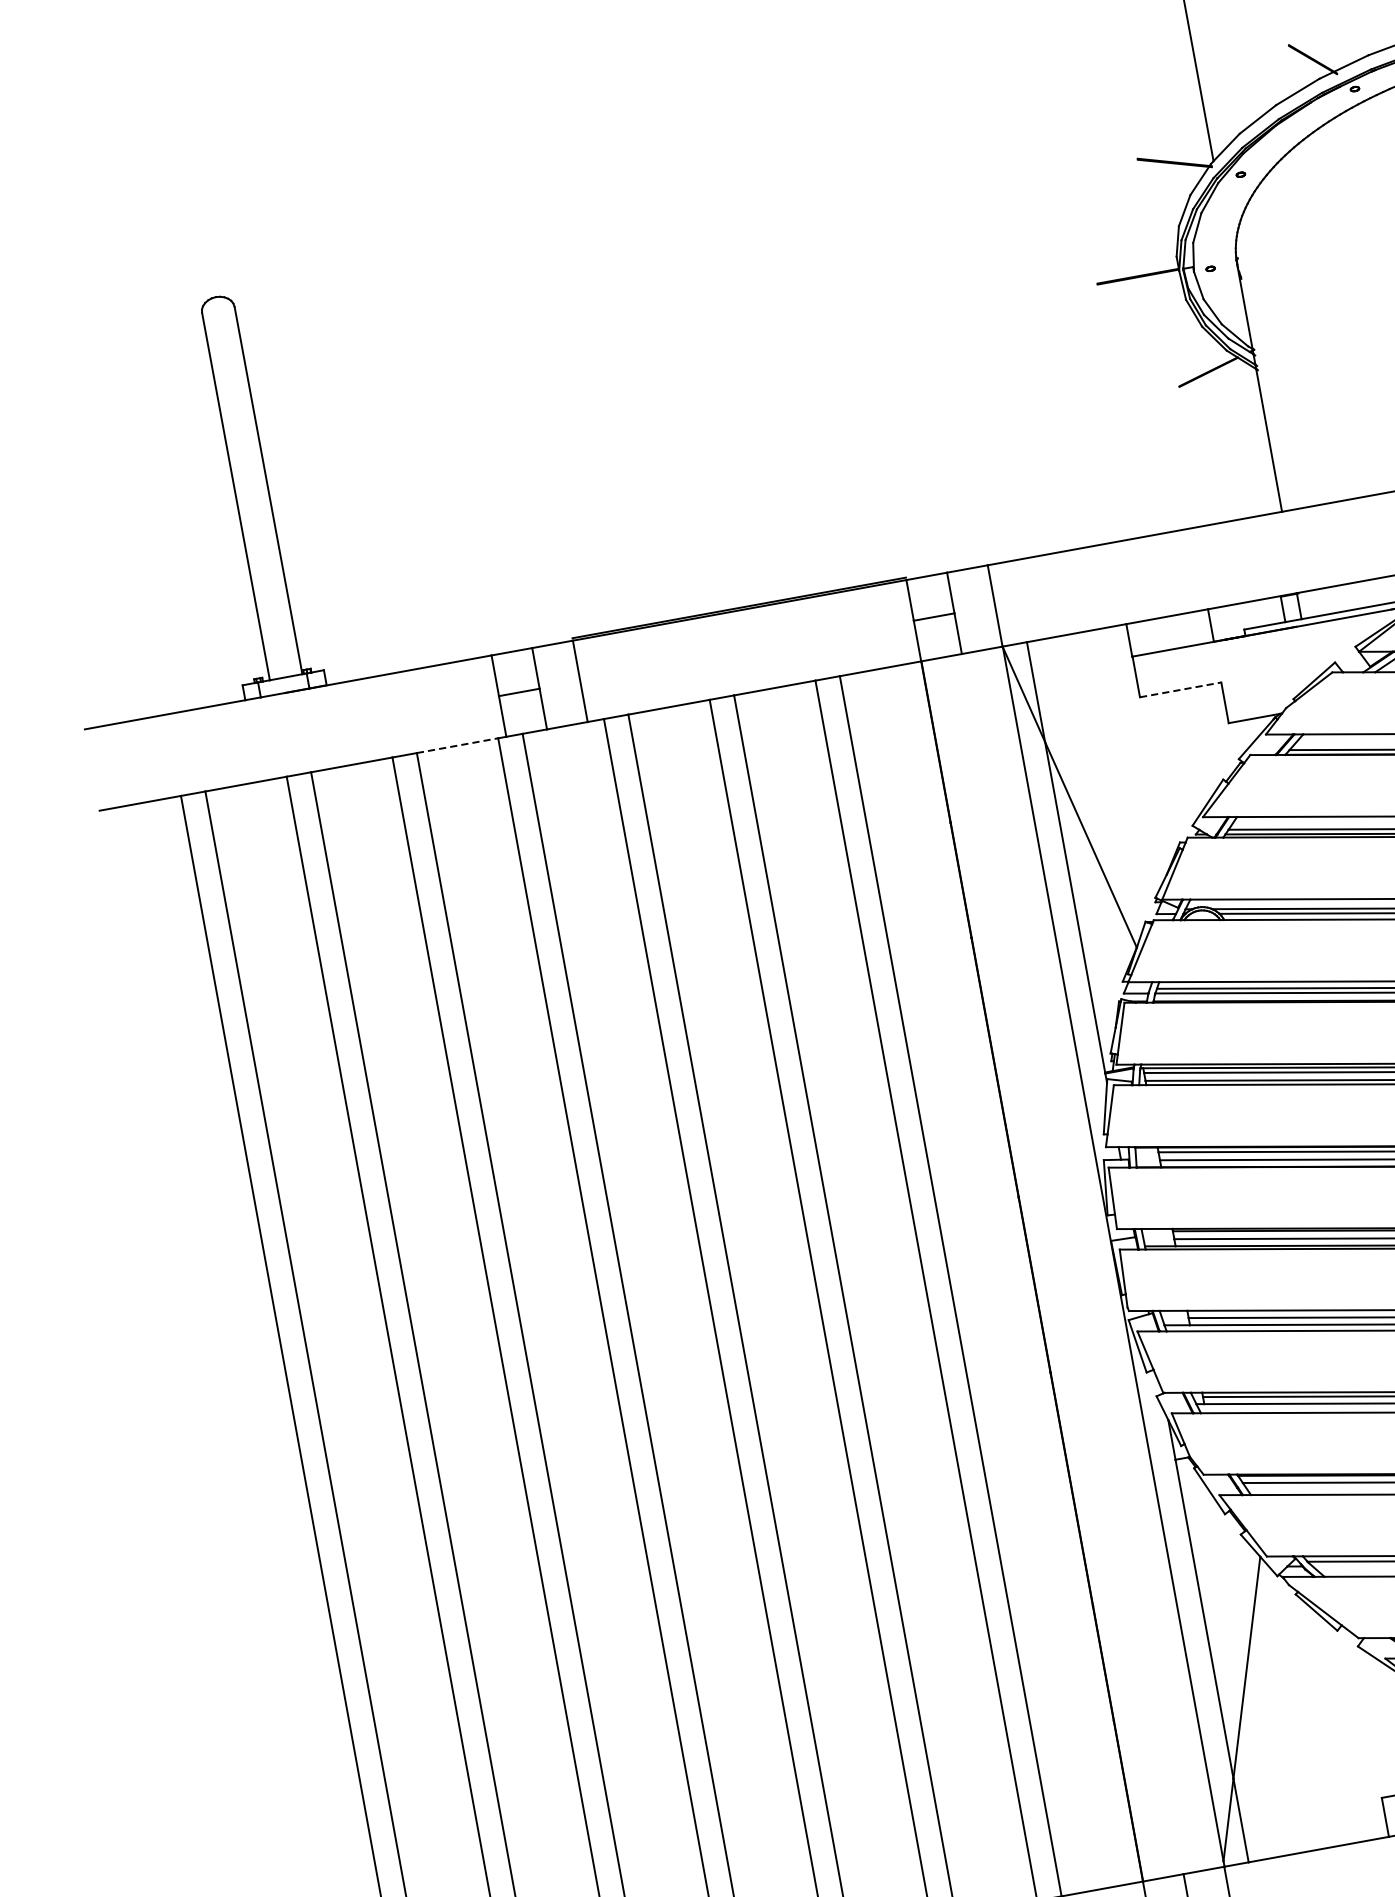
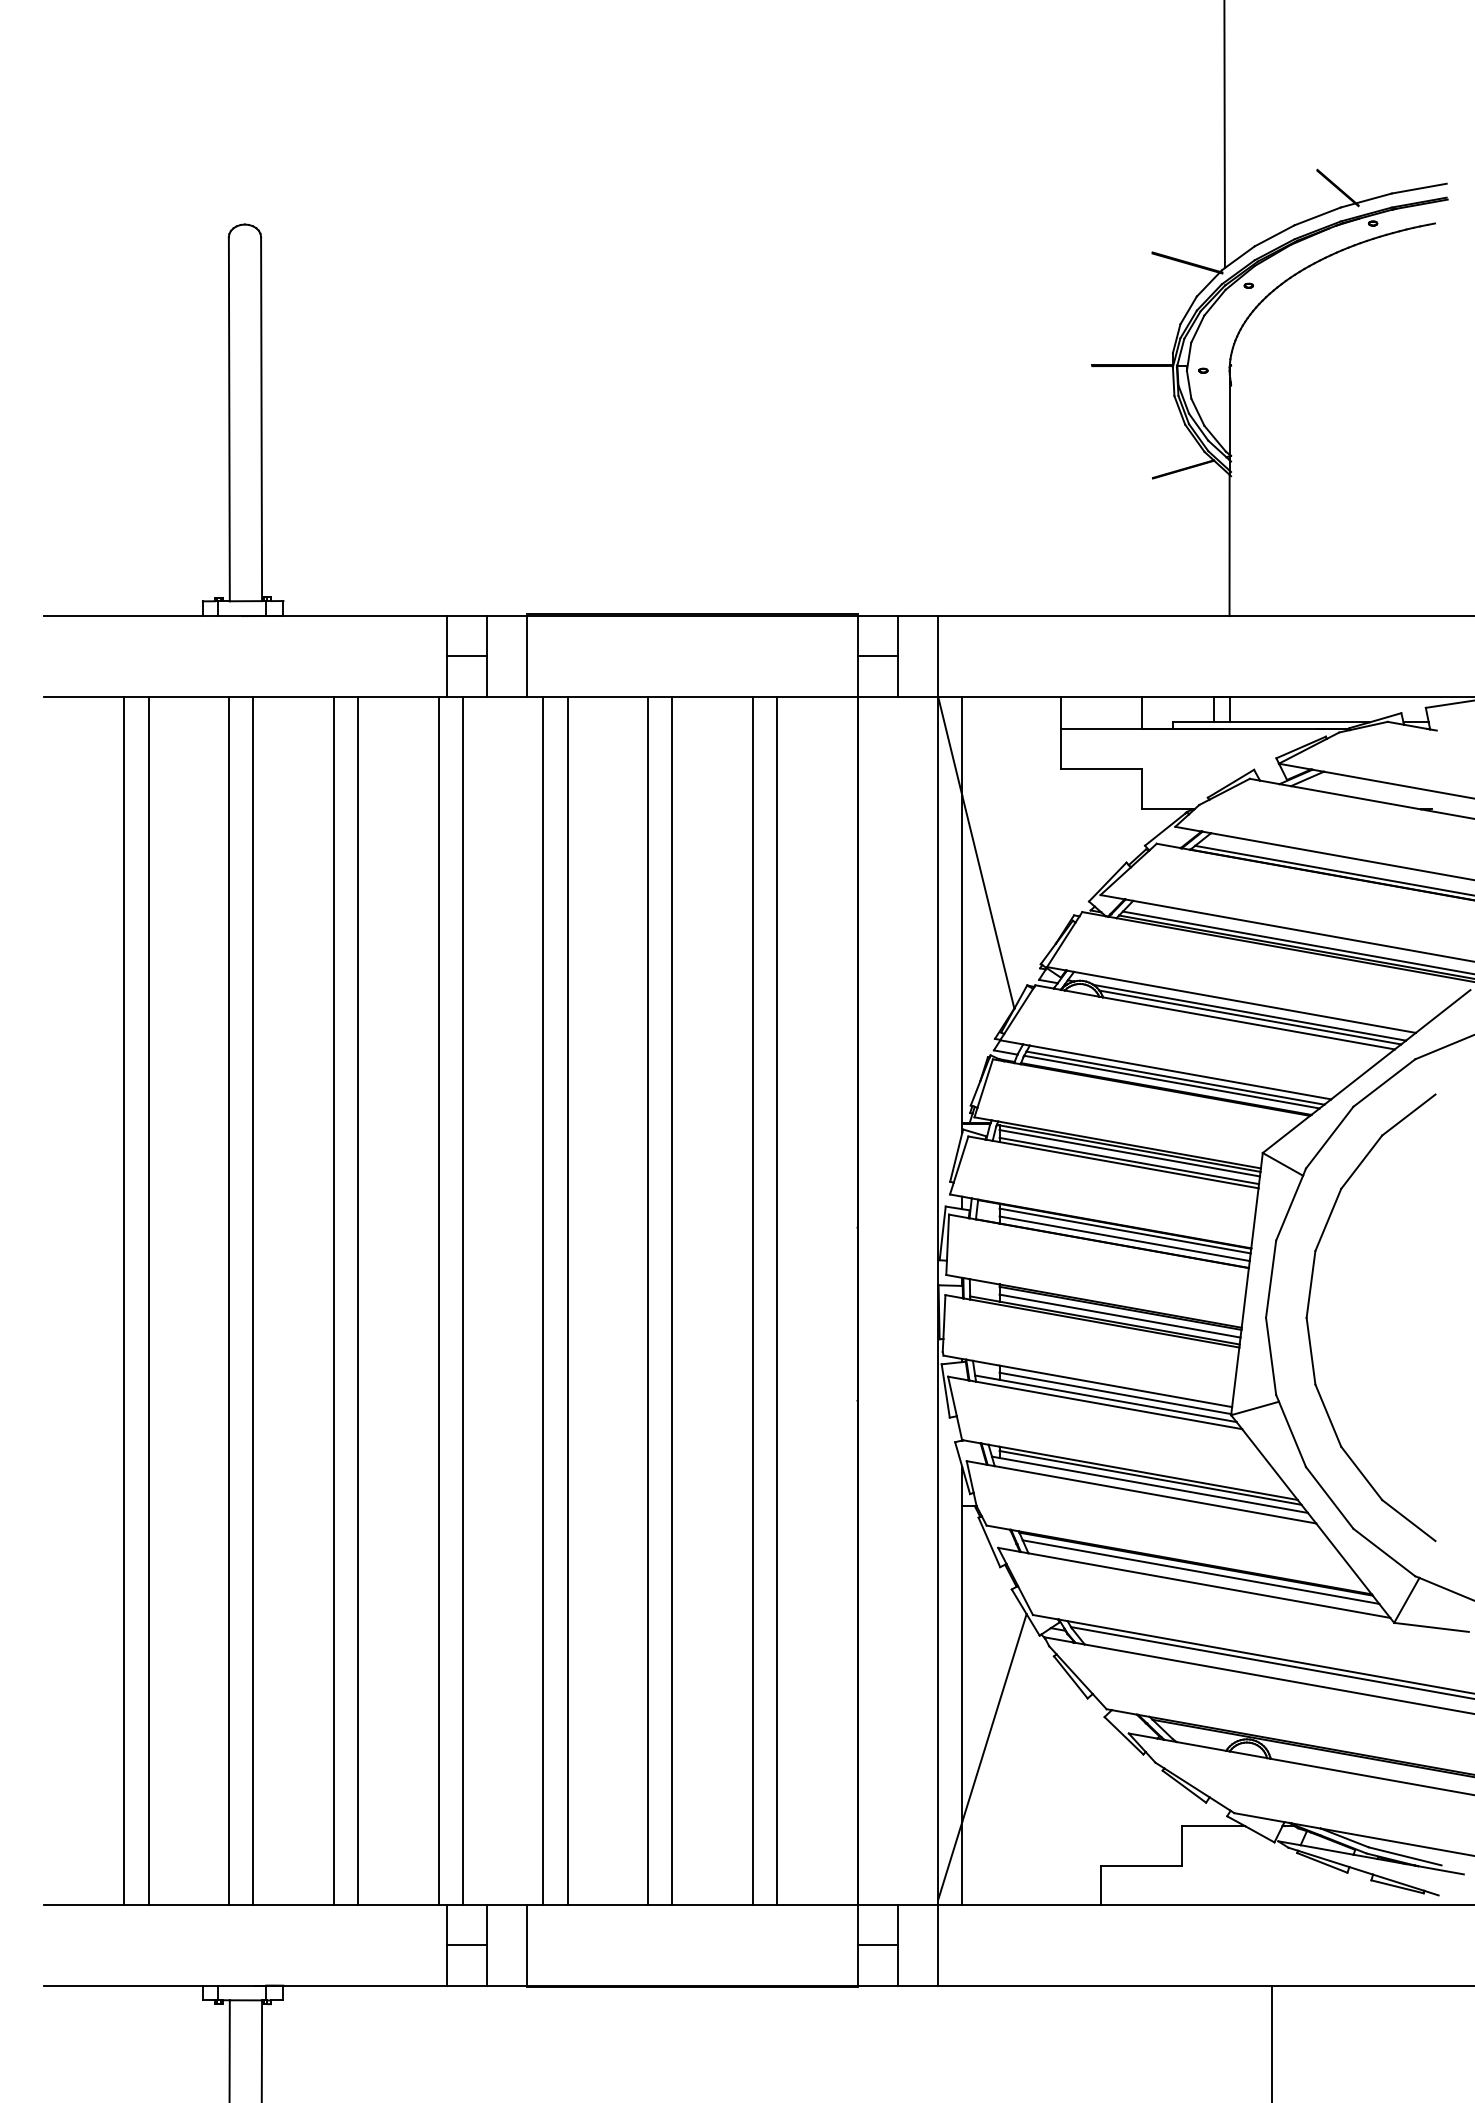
line: (1180, 690) -> (1101, 769), dashed -> solid
line: (457, 745) -> (398, 696), dashed -> solid

